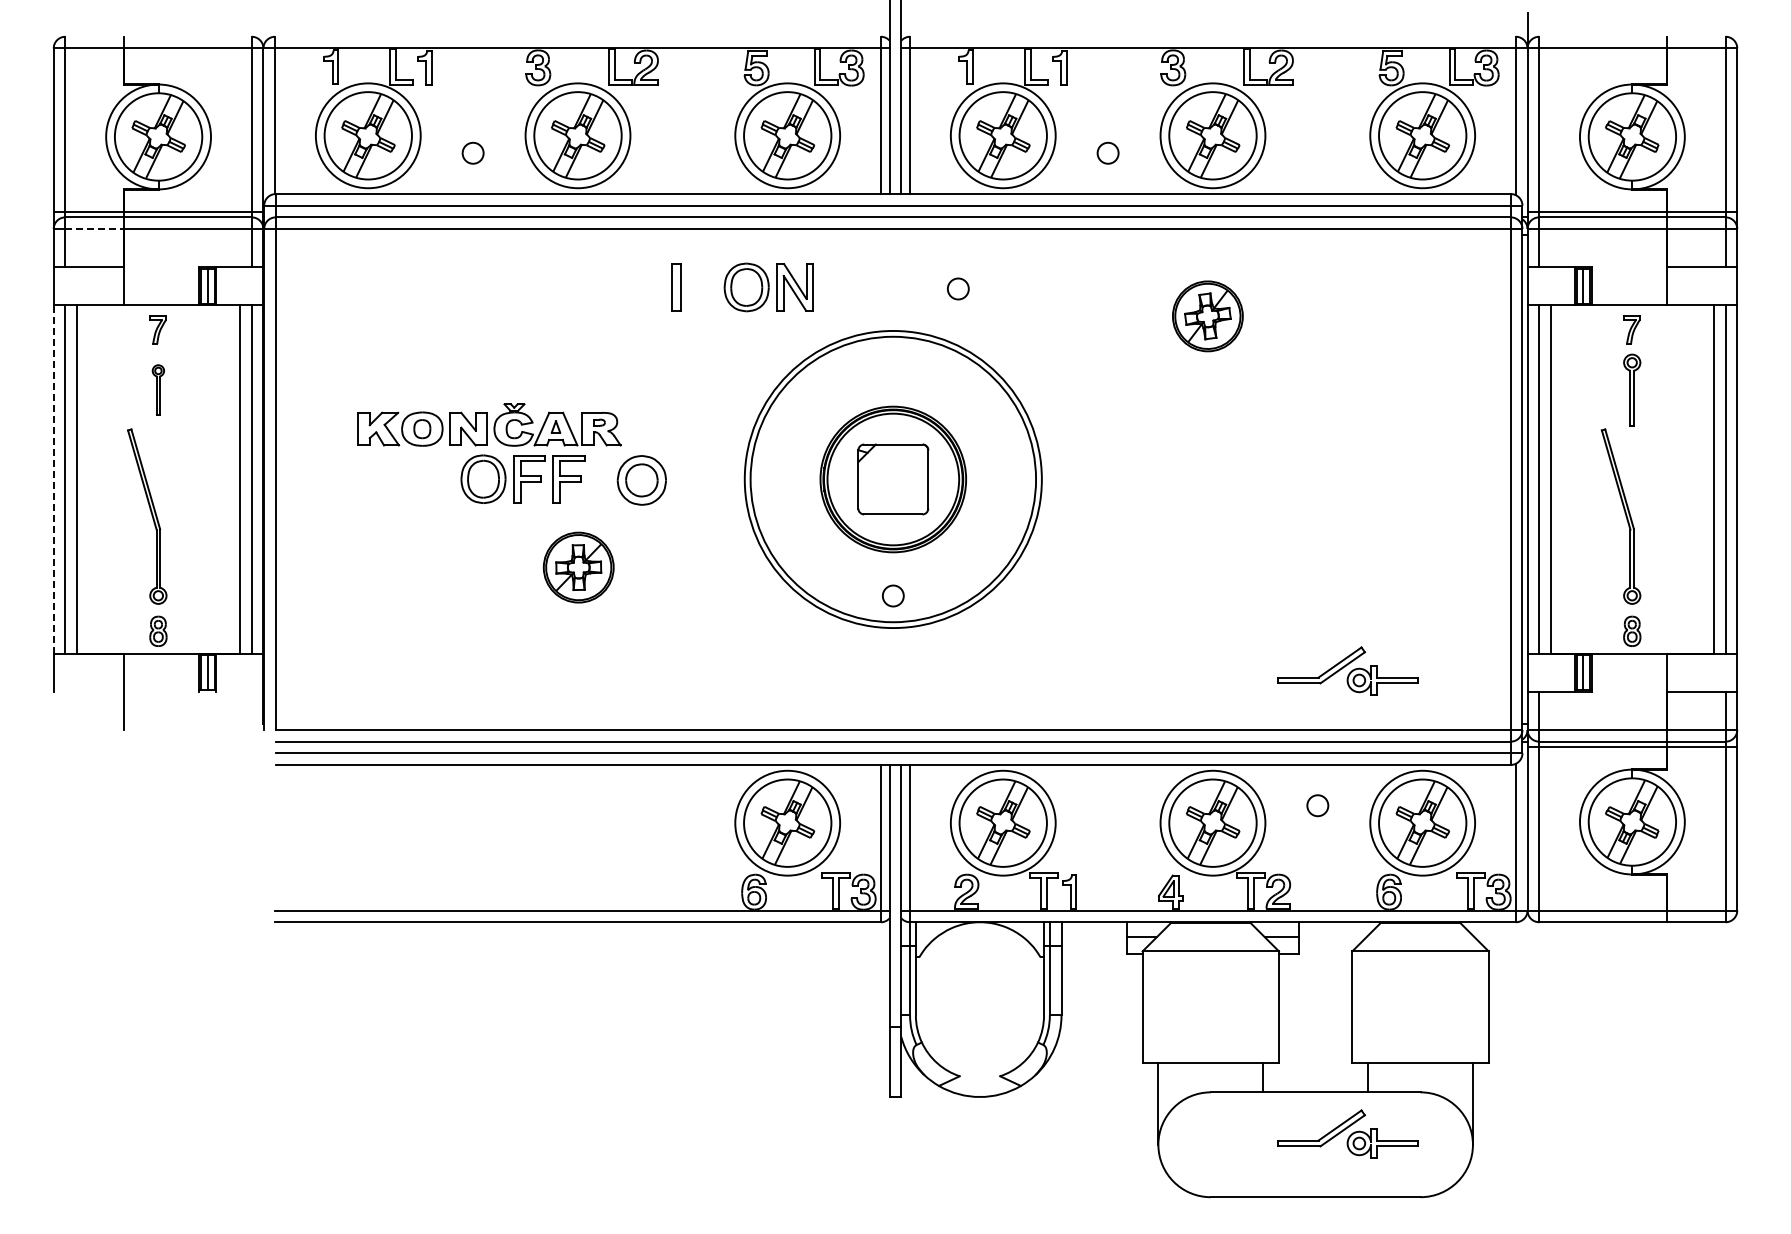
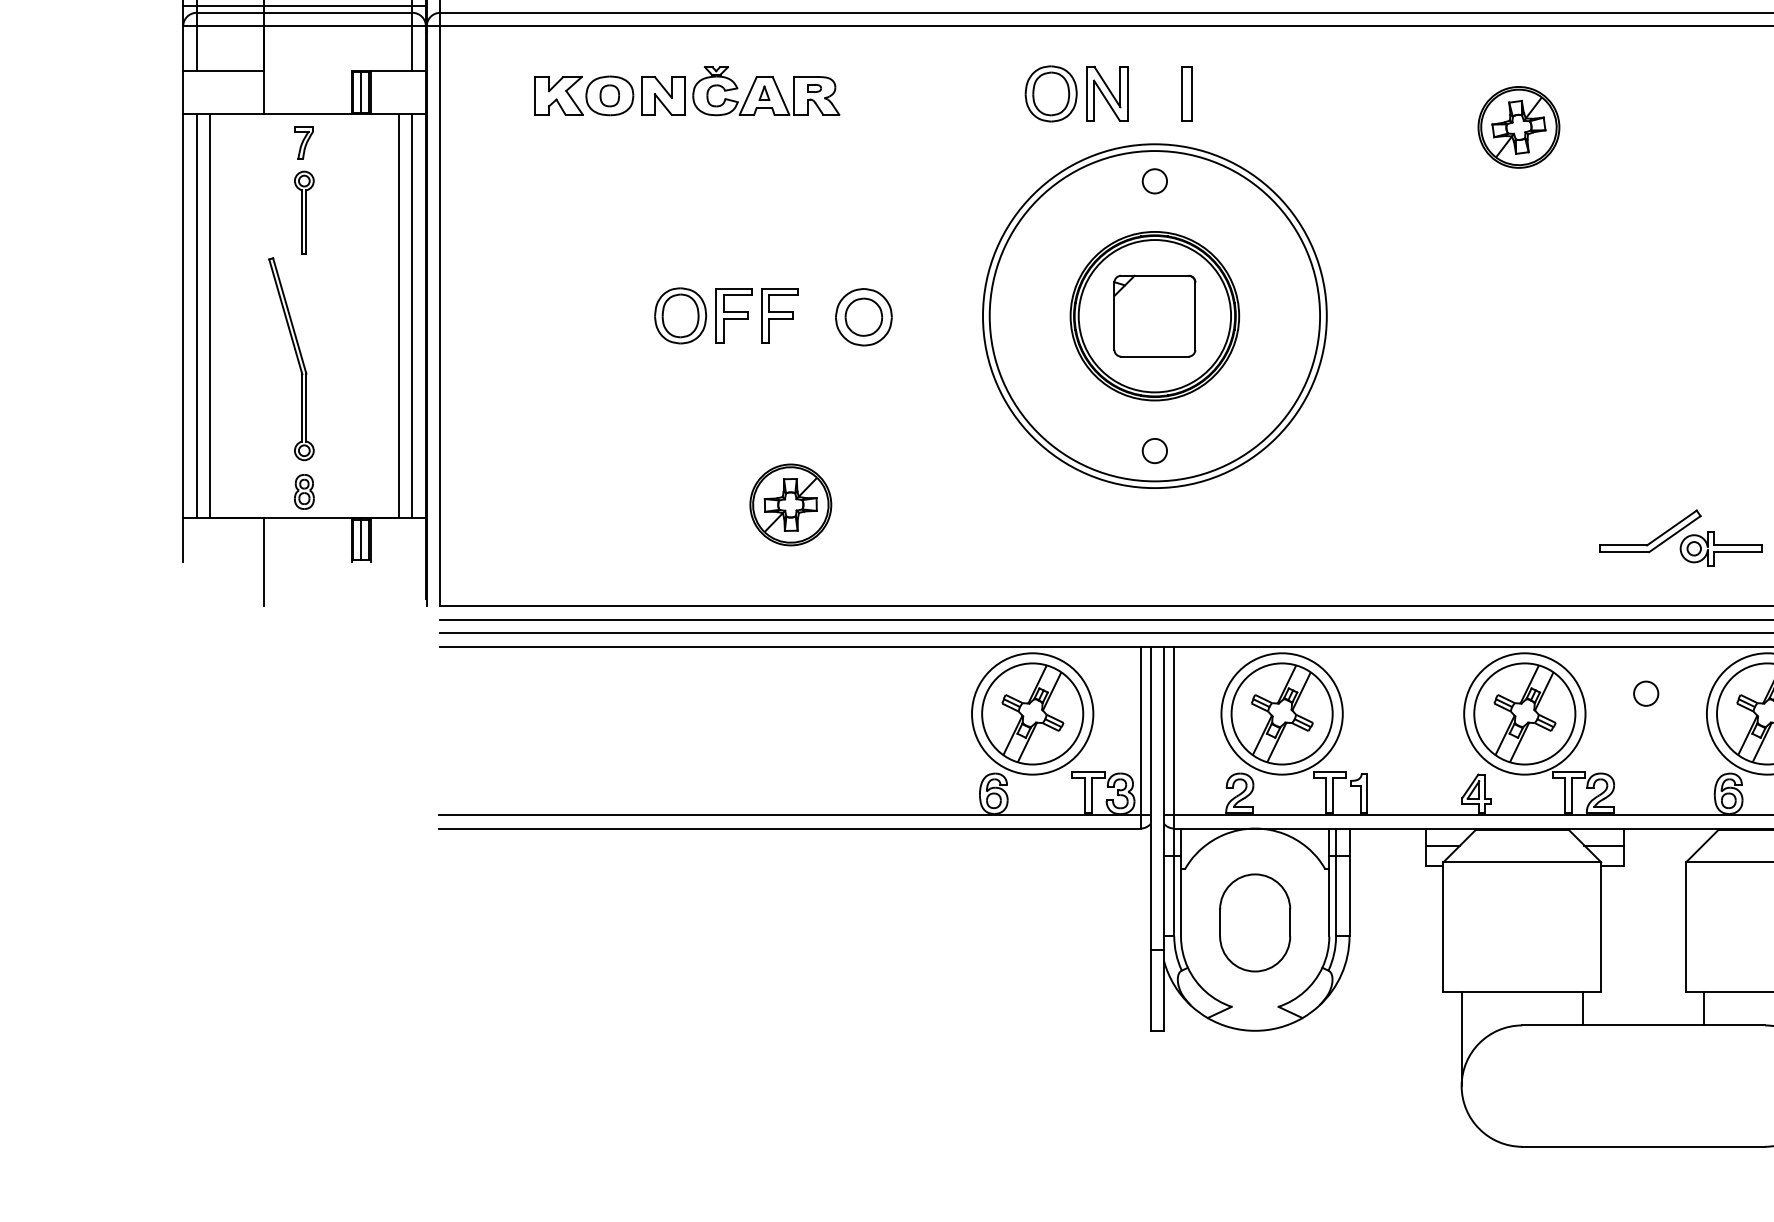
line: (95, 229) -> (231, 26), dashed -> solid
part: (676, 287) -> (1187, 93), moved
part: (768, 287) -> (1076, 93), moved
circle: (958, 288) -> (1155, 180), moved
part: (158, 389) -> (304, 212), size x1.43
part: (489, 424) -> (687, 90), moved
line: (53, 479) -> (182, 316), dashed -> solid
part: (578, 567) -> (790, 504), moved
part: (979, 1003) -> (1254, 922), added
part: (1347, 1133) -> (1680, 1073), removed

